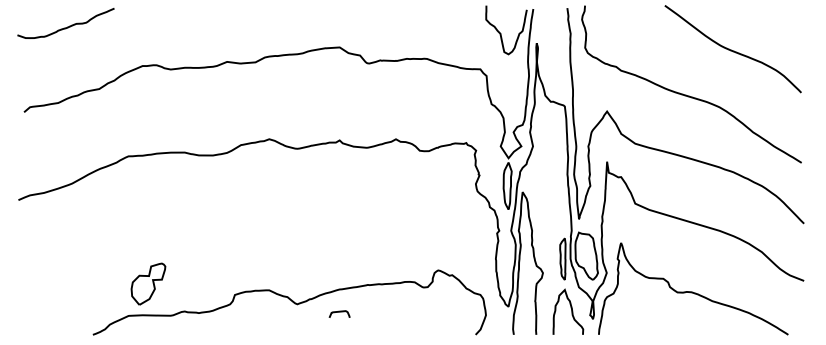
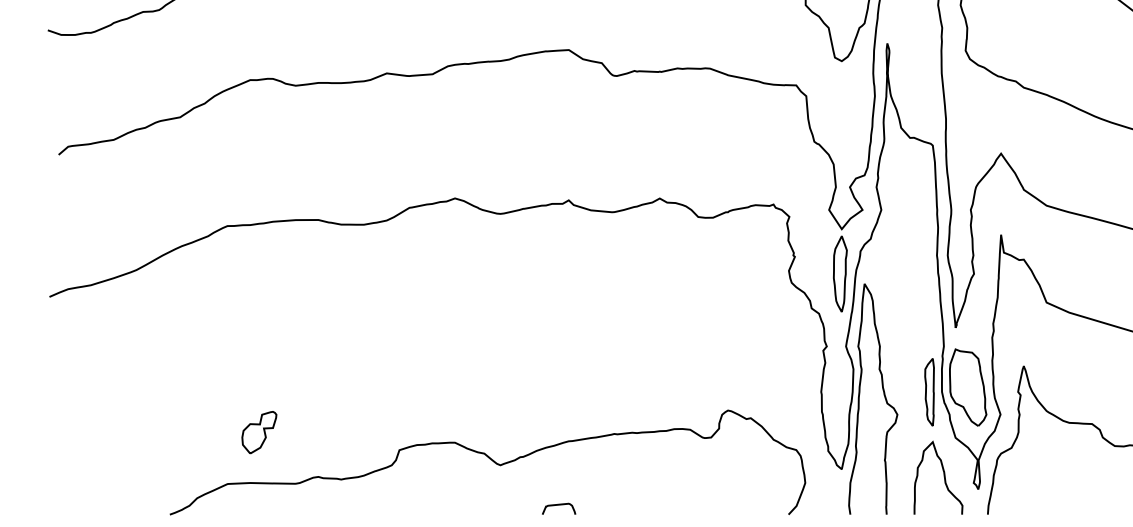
part: (147, 283) -> (258, 431), size x0.62
curve: (339, 312) -> (558, 506), moved

